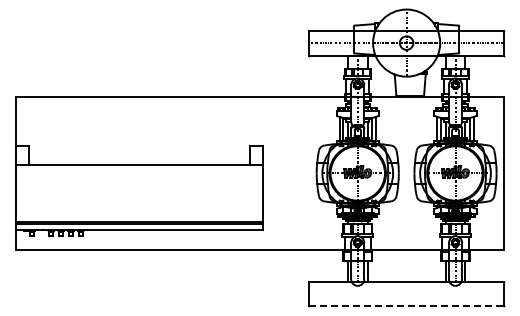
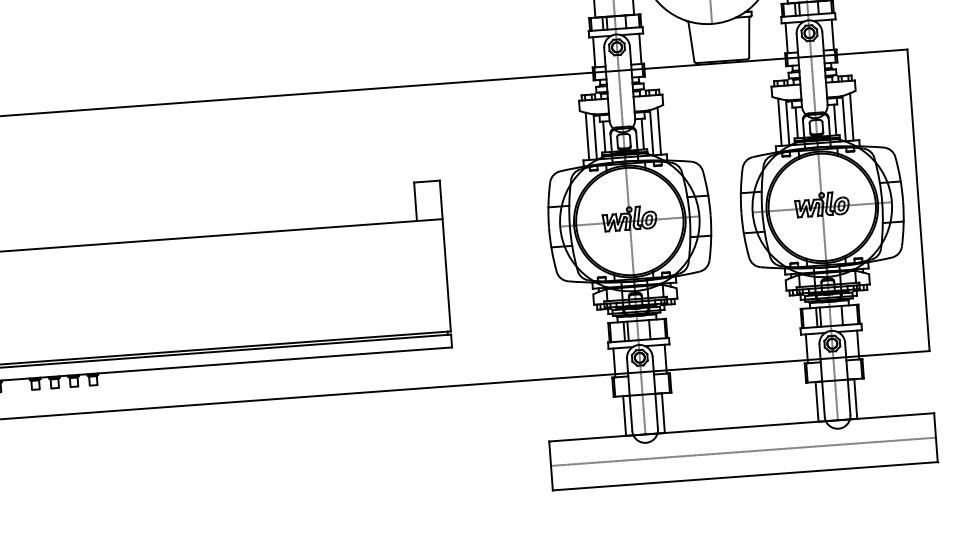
line: (406, 294) -> (743, 452), added
line: (406, 306) -> (745, 476), dashed -> solid

